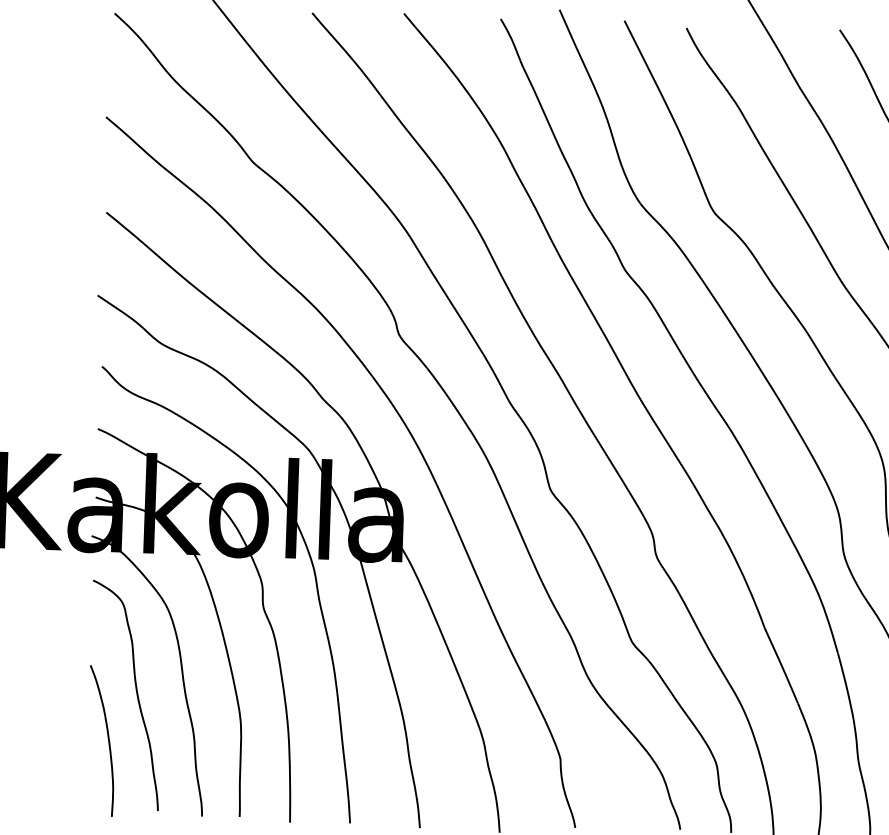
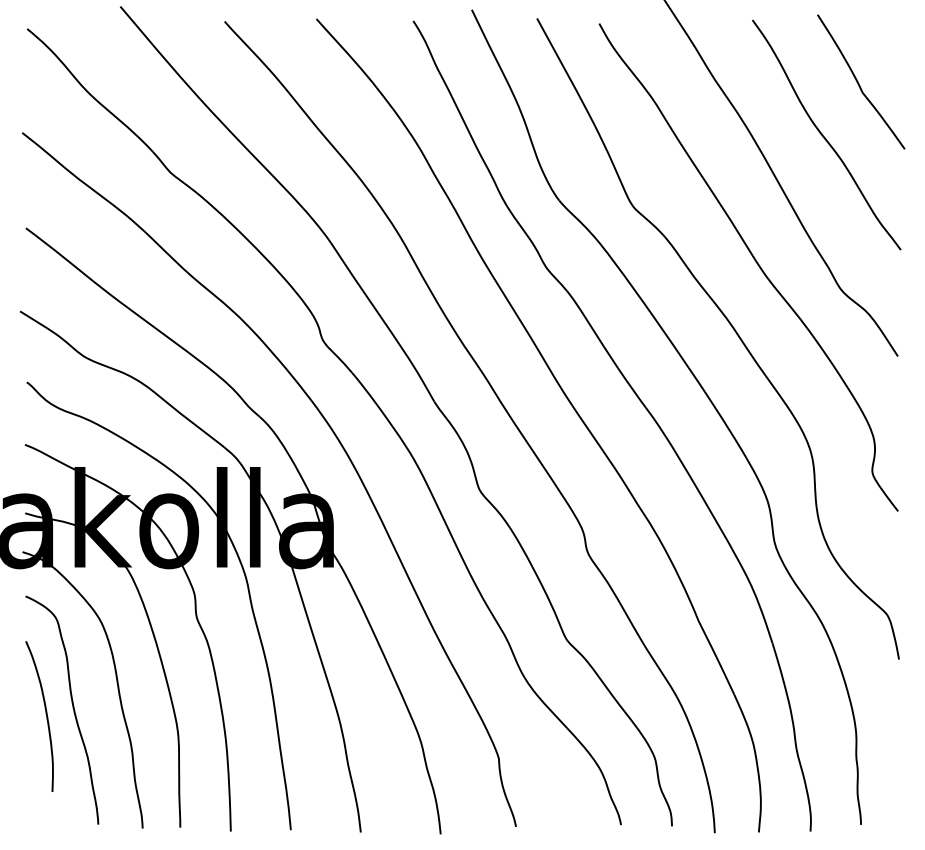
curve: (107, 739) -> (45, 714), moved

